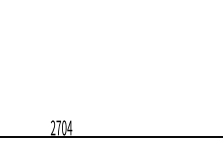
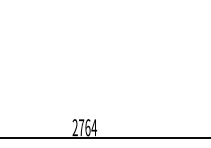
text: (64, 127) -> (88, 127), 2704 -> 2764

